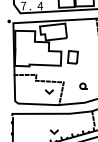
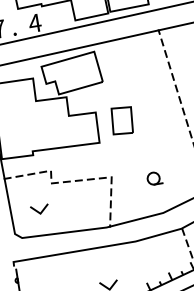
line: (48, 91) -> (37, 209), moved

